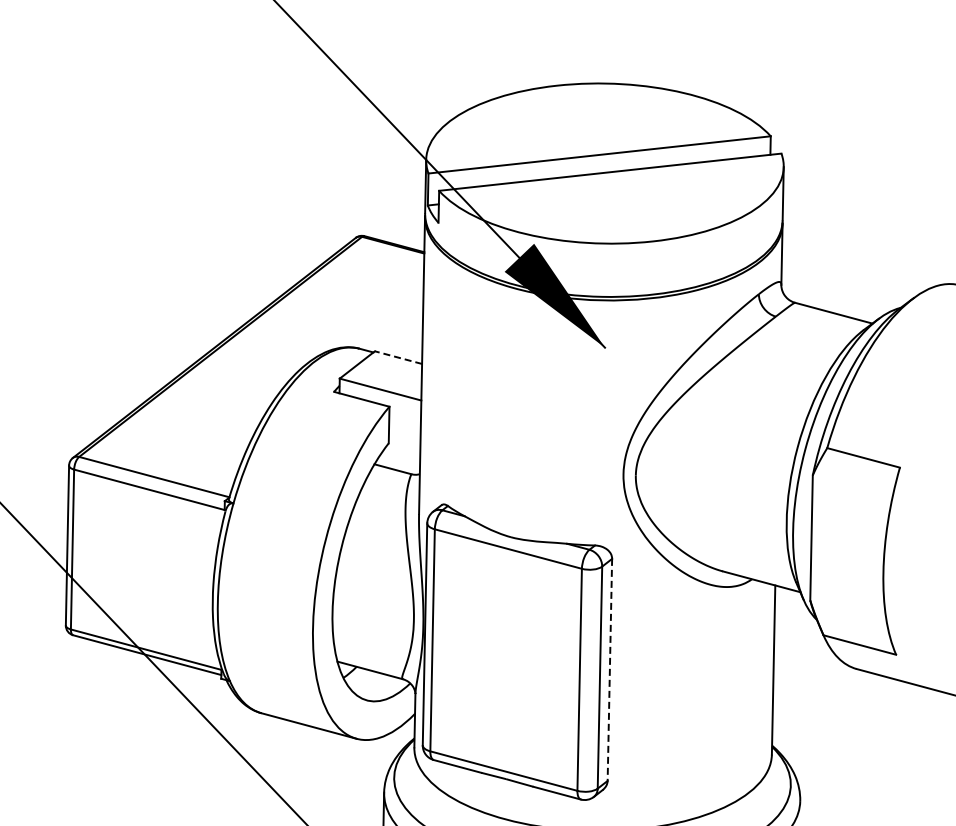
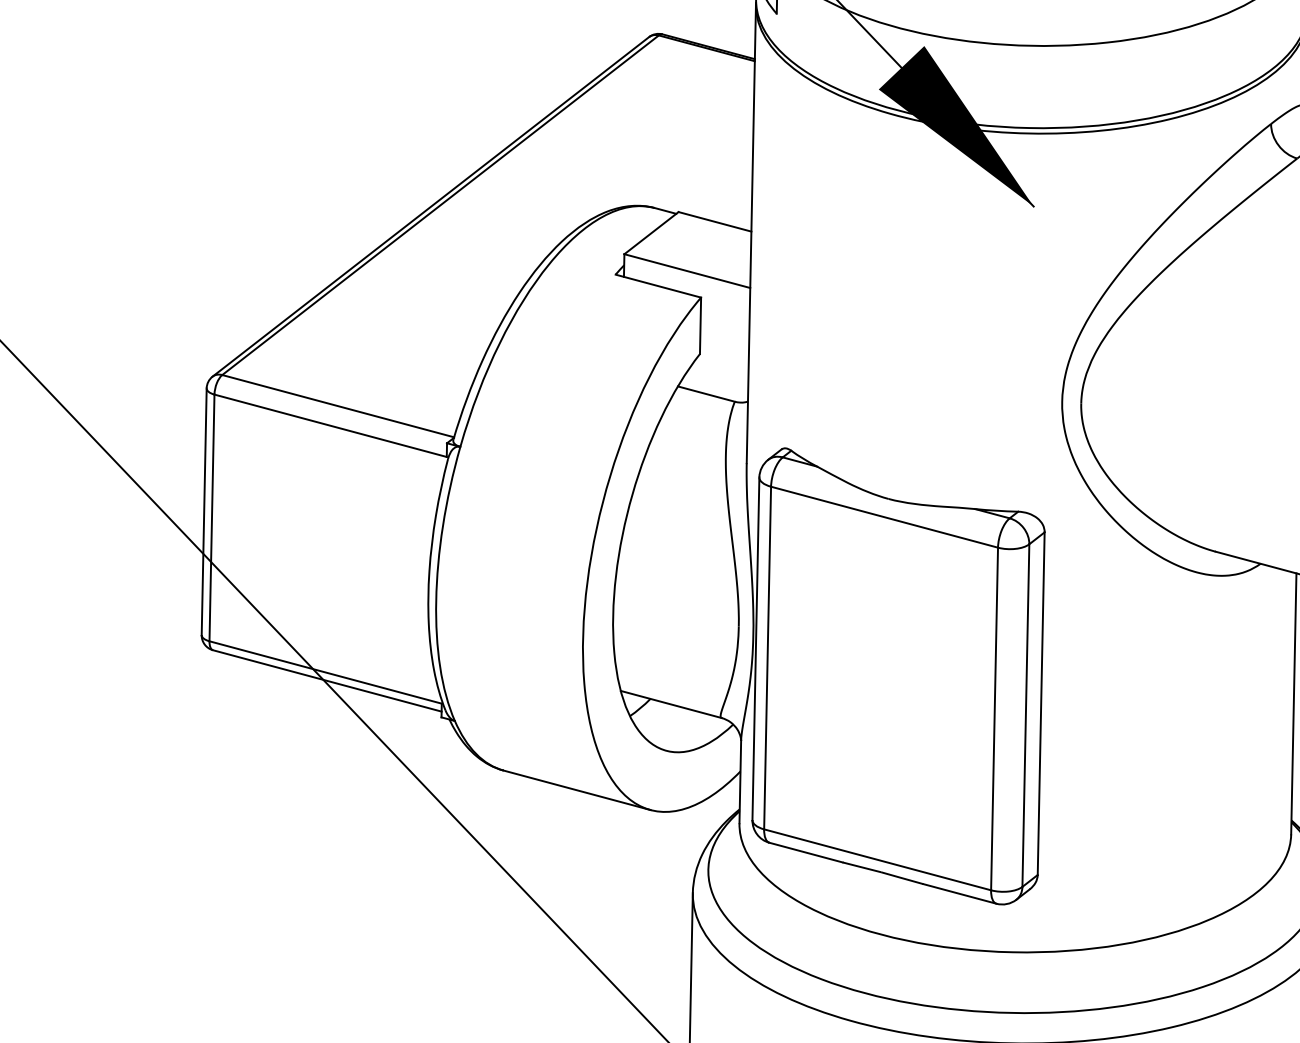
line: (398, 357) -> (714, 221), dashed -> solid
line: (609, 670) -> (1040, 704), dashed -> solid

